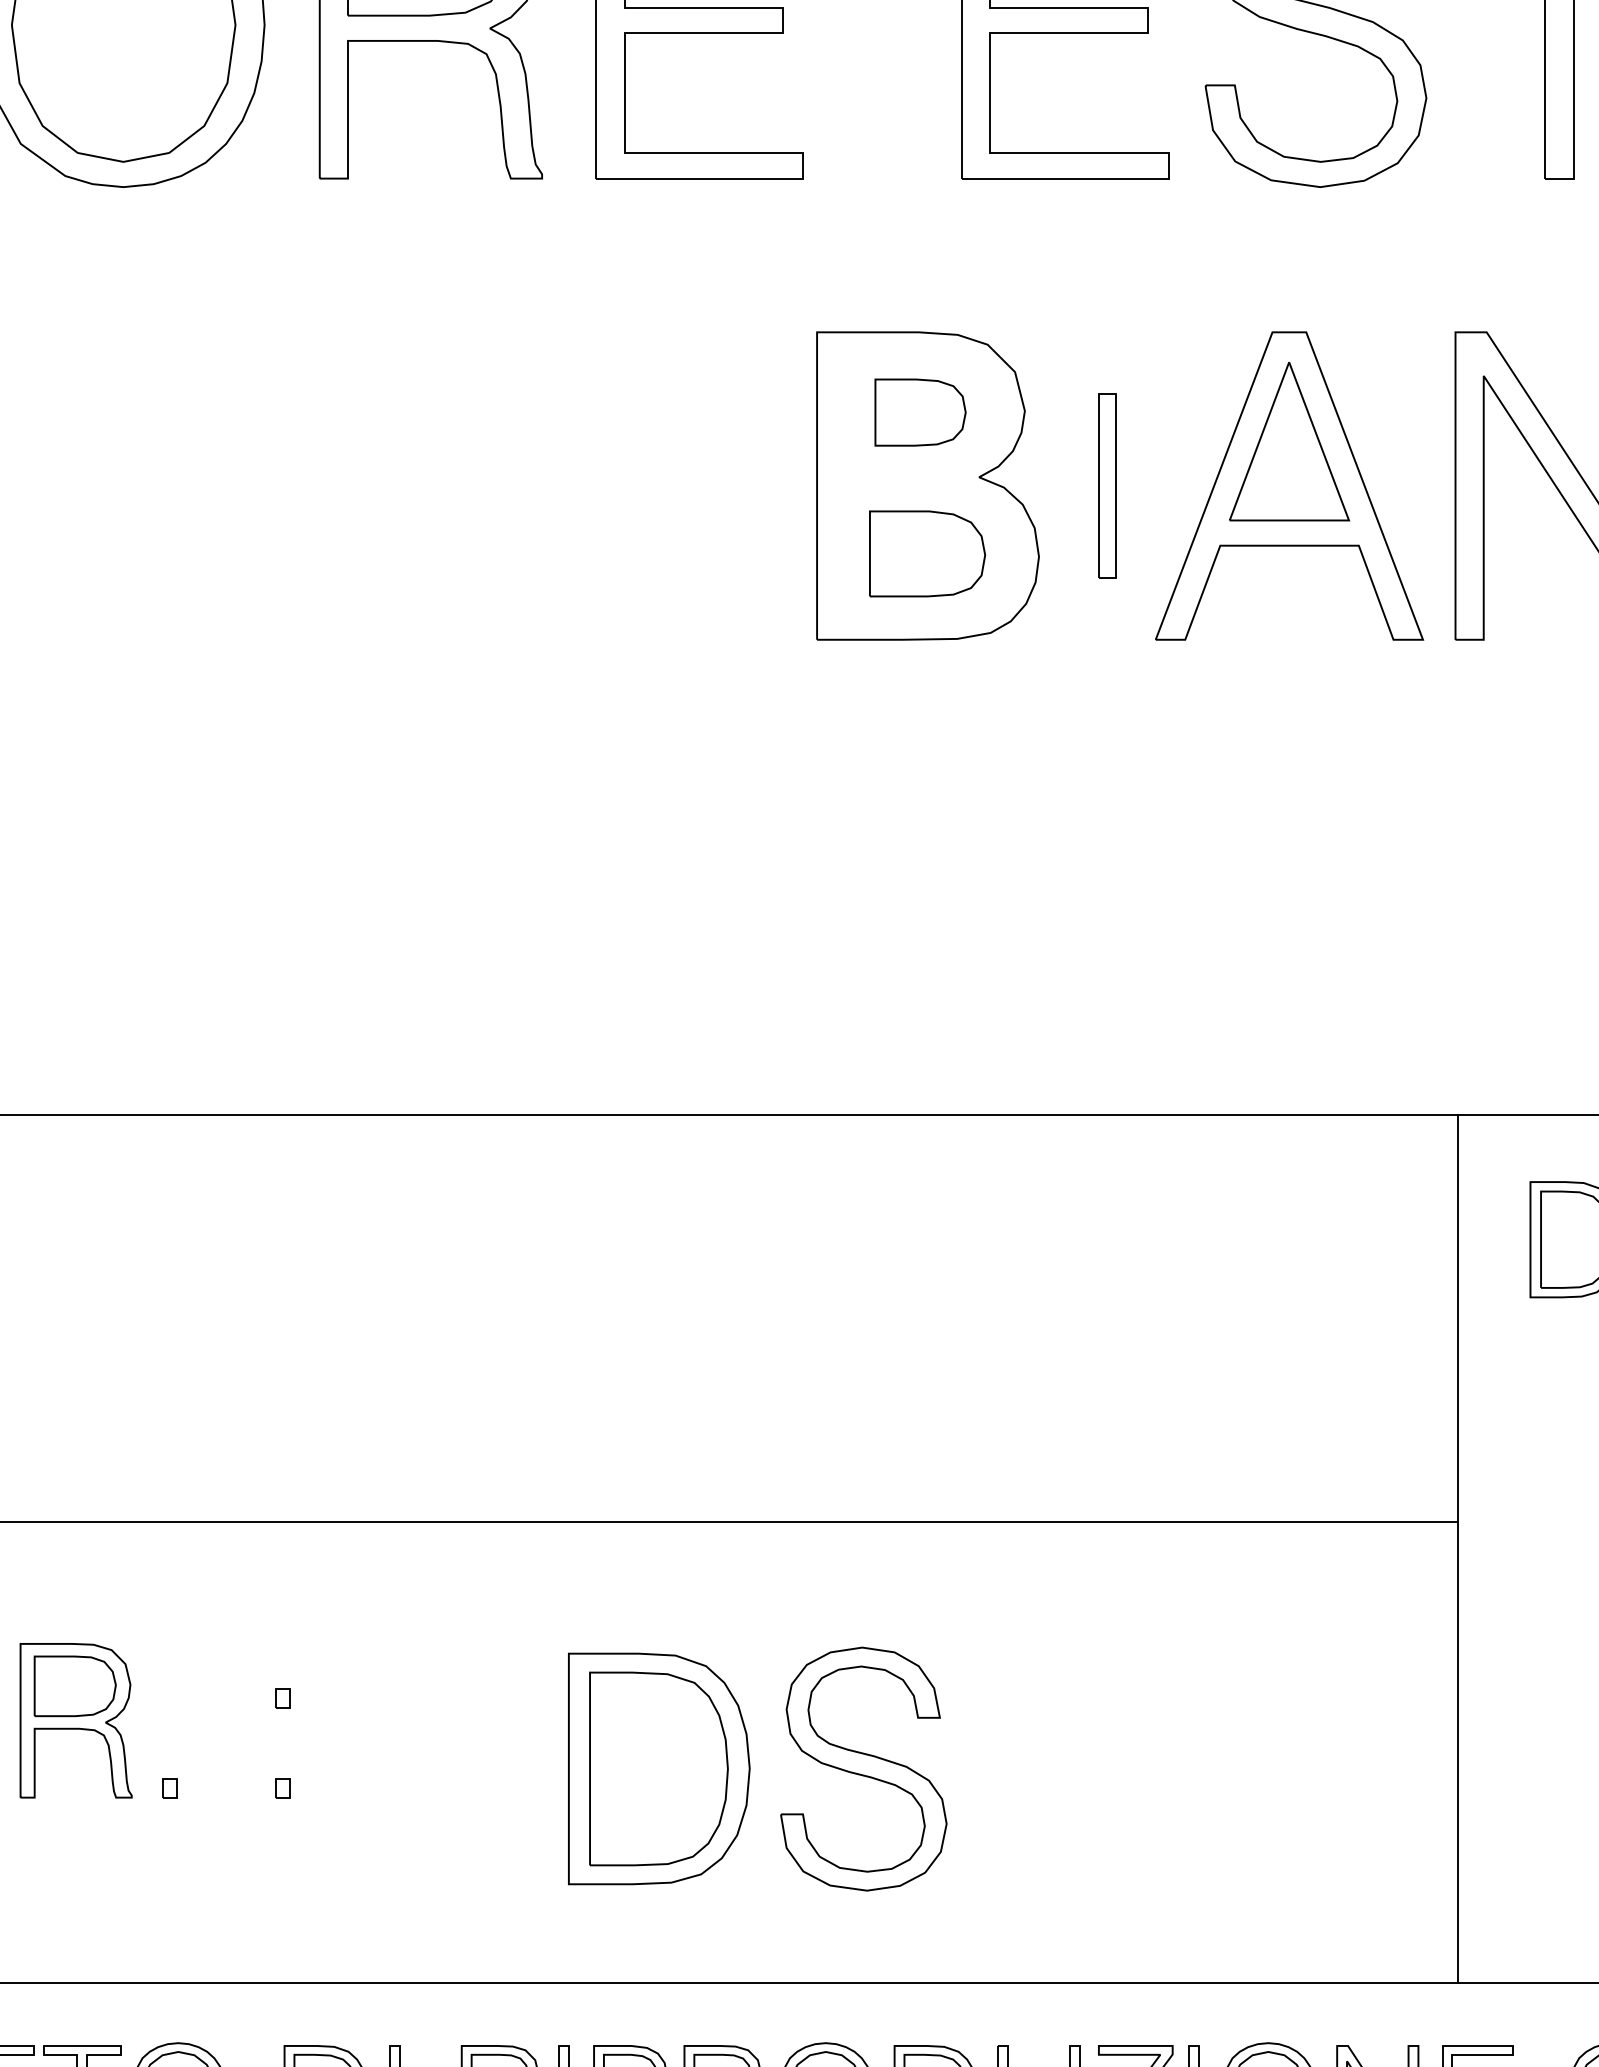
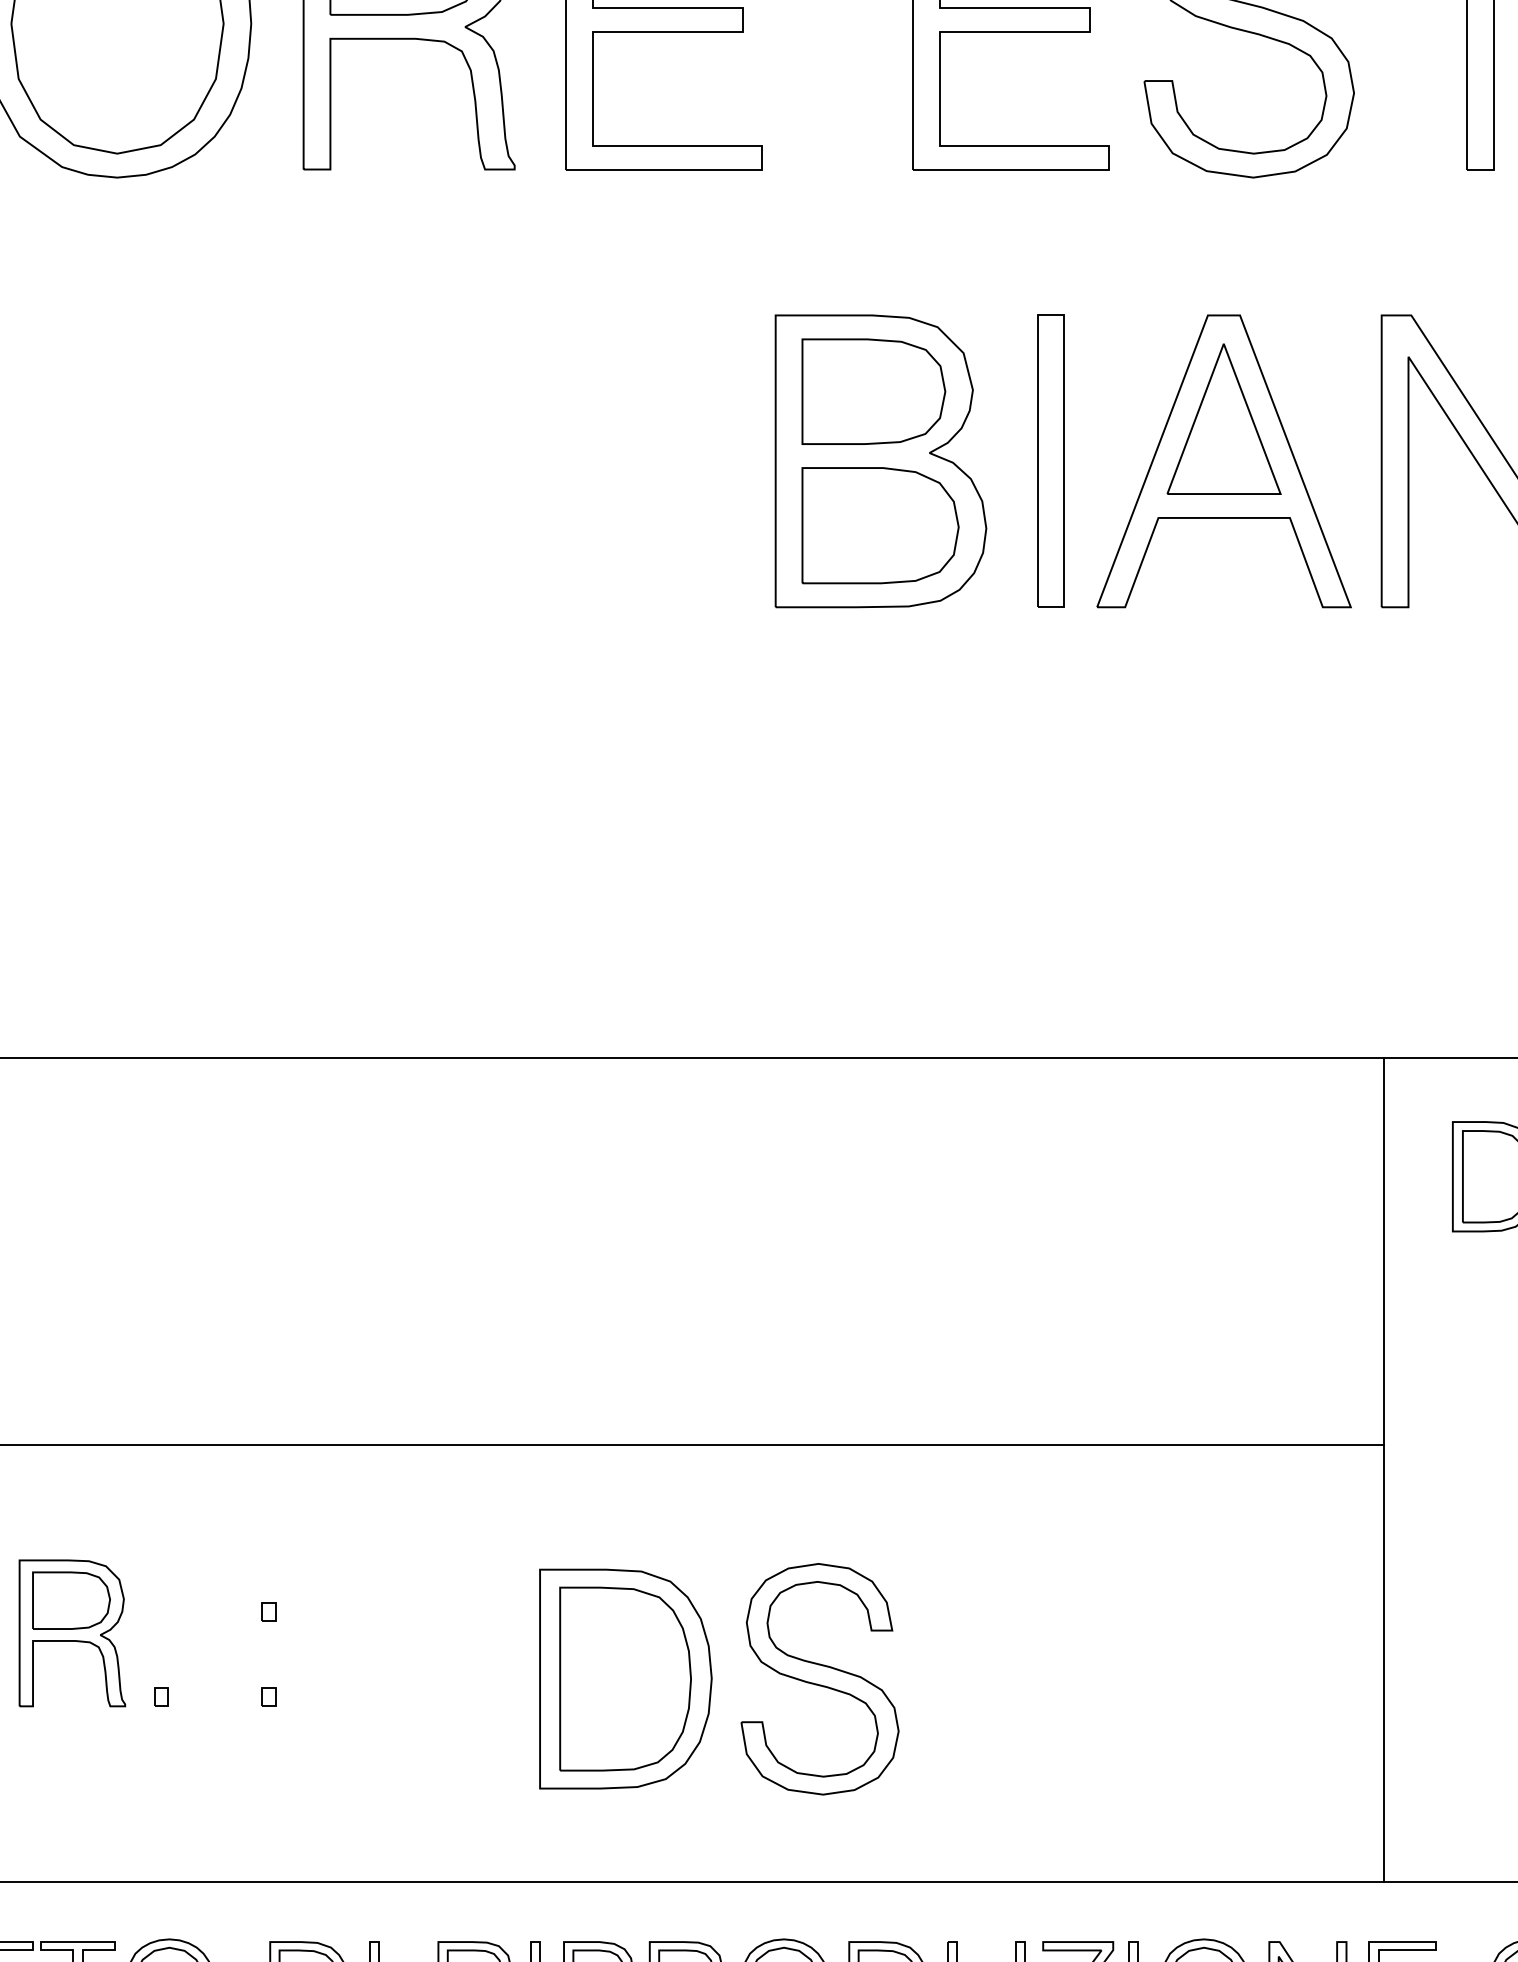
part: (920, 412) -> (873, 391), size x1.67
part: (1106, 485) -> (1050, 460), size x1.67
part: (927, 553) -> (880, 525), size x1.43

